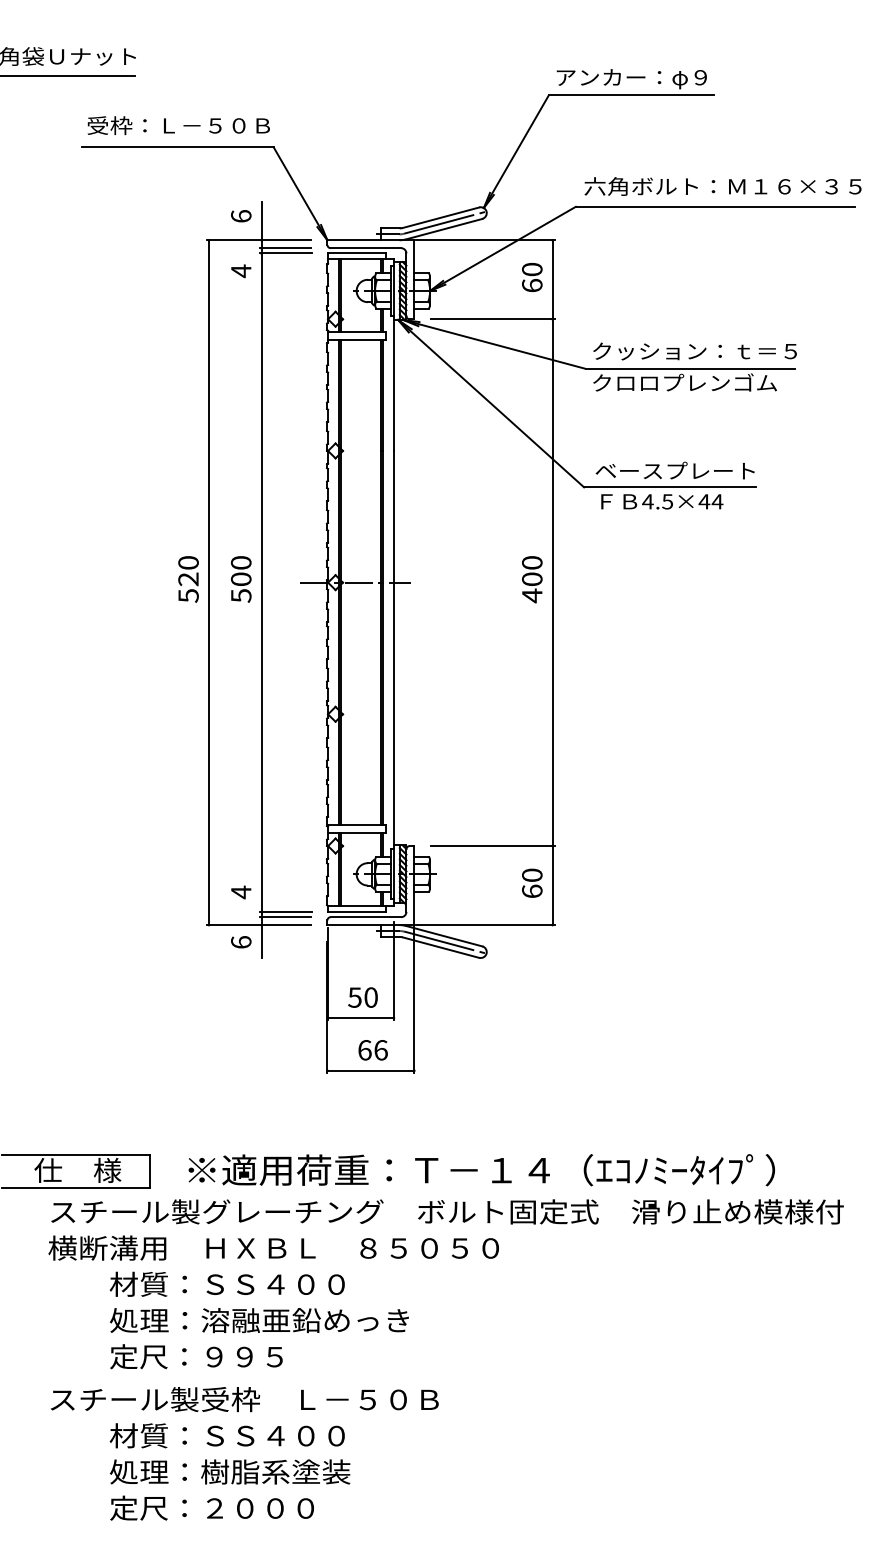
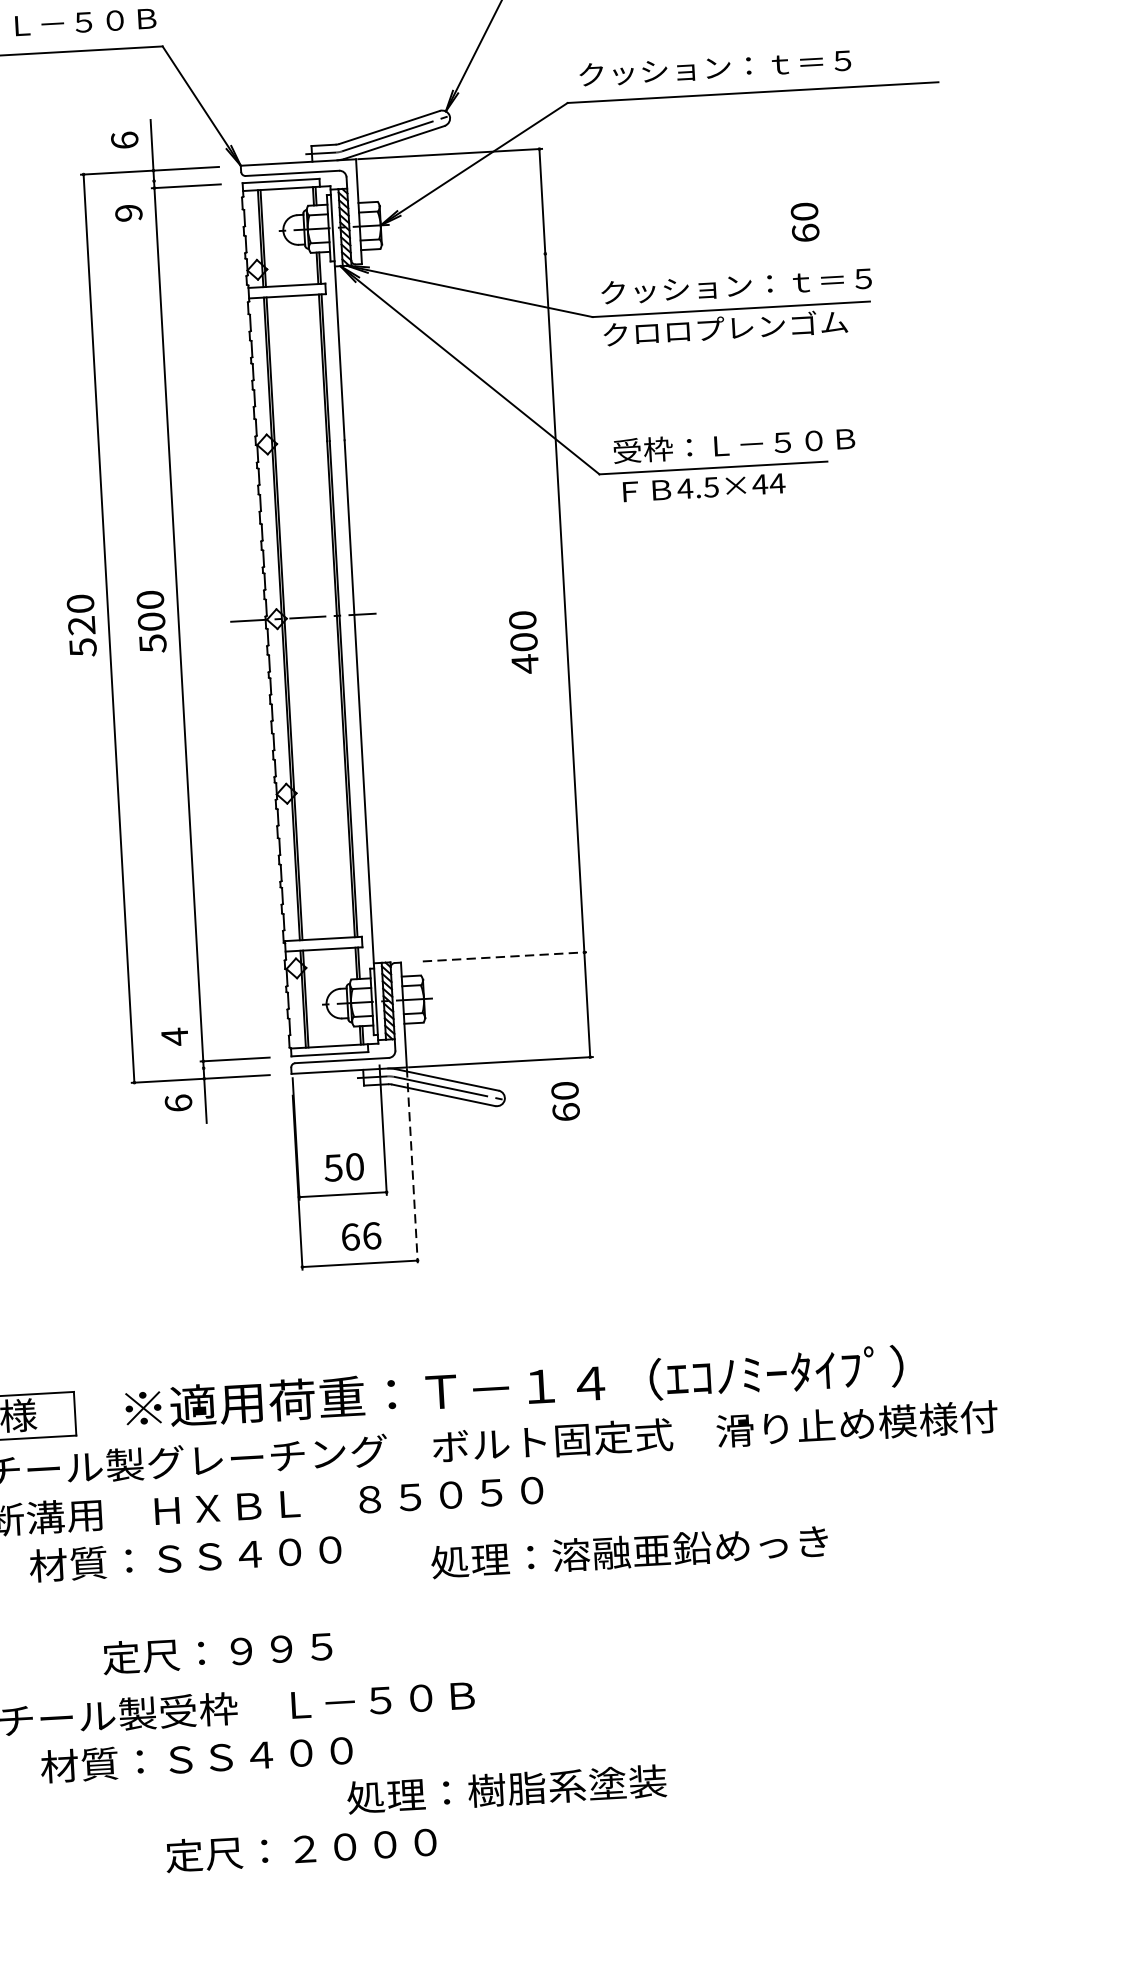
text: (722, 186) -> (760, 65), 六角ボルト：Ｍ１６×３５ -> クッション：ｔ＝５
line: (284, 248) -> (184, 179), removed
text: (241, 271) -> (129, 213), 4 -> 9
text: (532, 277) -> (805, 222), moved
line: (492, 319) -> (465, 258), removed
text: (686, 470) -> (734, 444), ベースプレート -> 受枠：Ｌ－５０Ｂ
text: (532, 579) -> (524, 642), moved
line: (492, 846) -> (504, 957), solid -> dashed
text: (532, 882) -> (565, 1100), moved
line: (284, 917) -> (234, 1067), removed
line: (414, 999) -> (412, 1166), solid -> dashed
text: (259, 1320) -> (629, 1551), moved
text: (196, 1356) -> (217, 1651), moved
text: (229, 1471) -> (505, 1788), moved
text: (211, 1507) -> (300, 1848), moved

